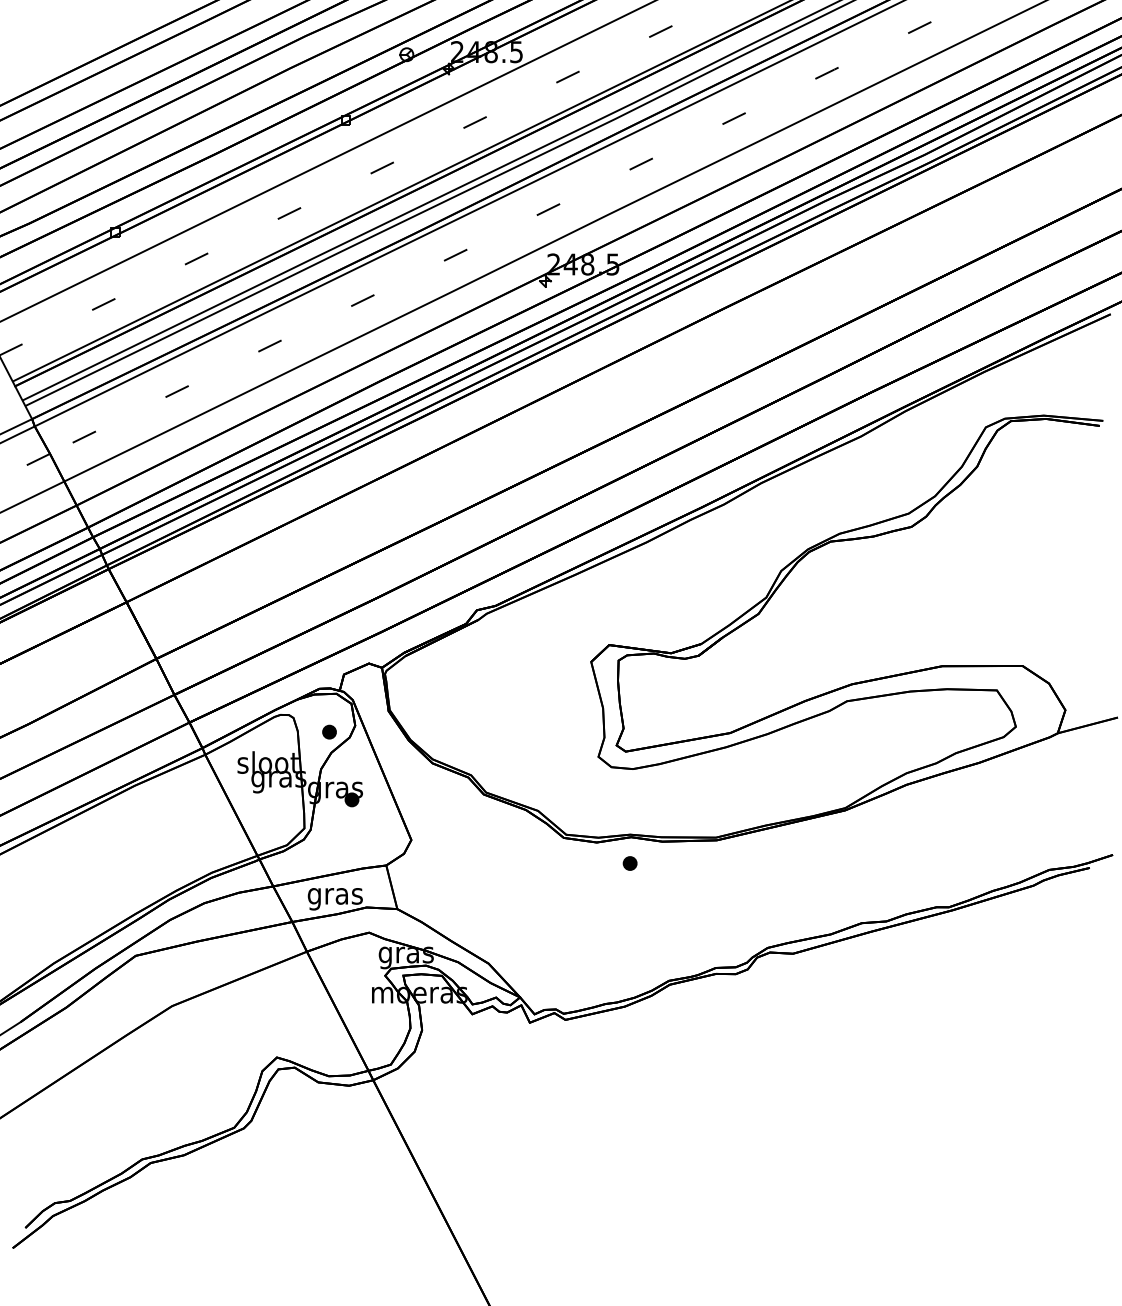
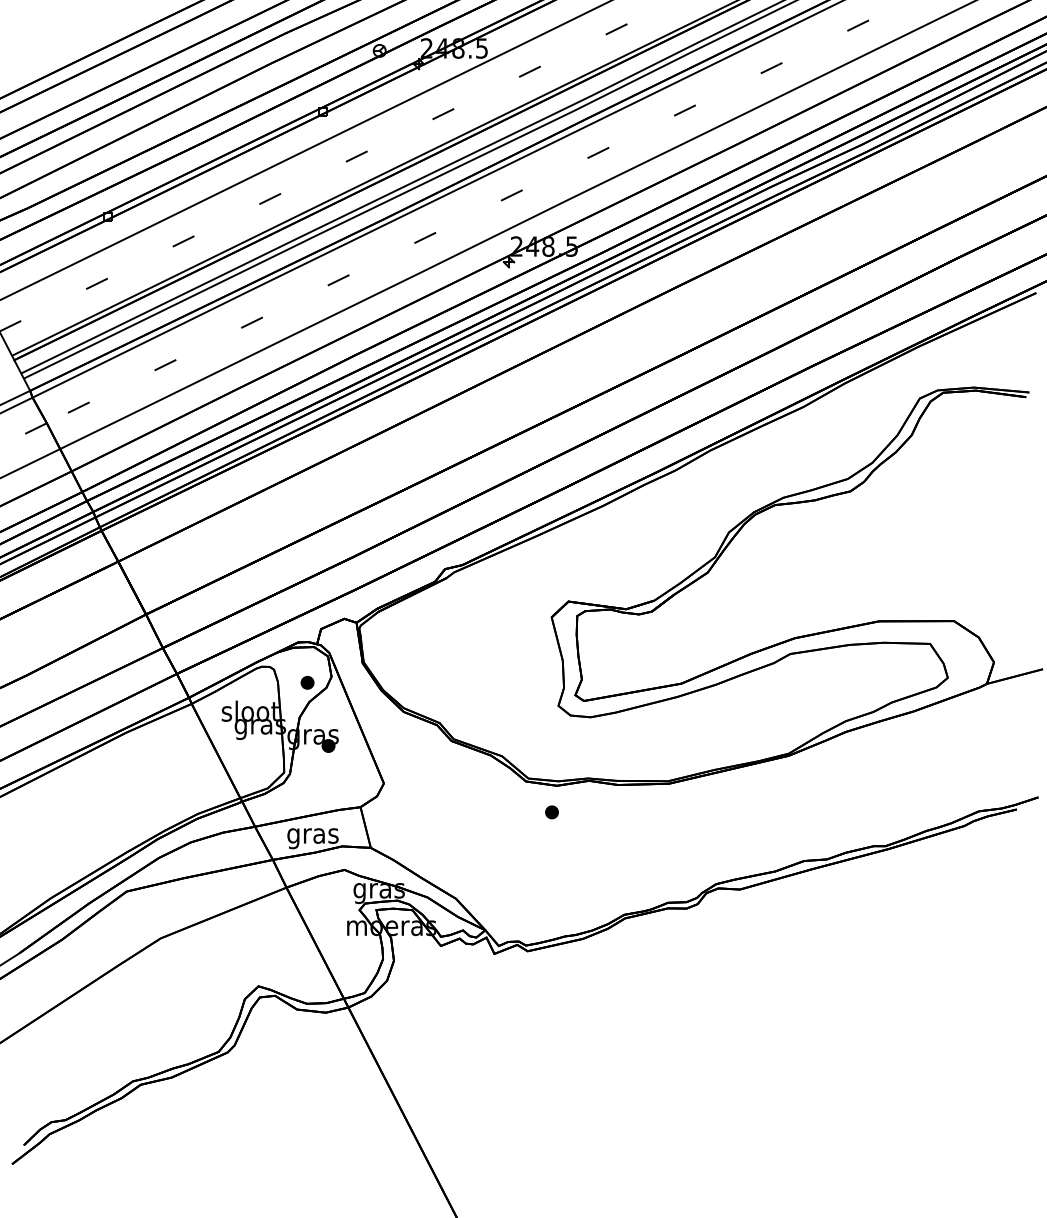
part: (629, 863) -> (551, 812), moved

